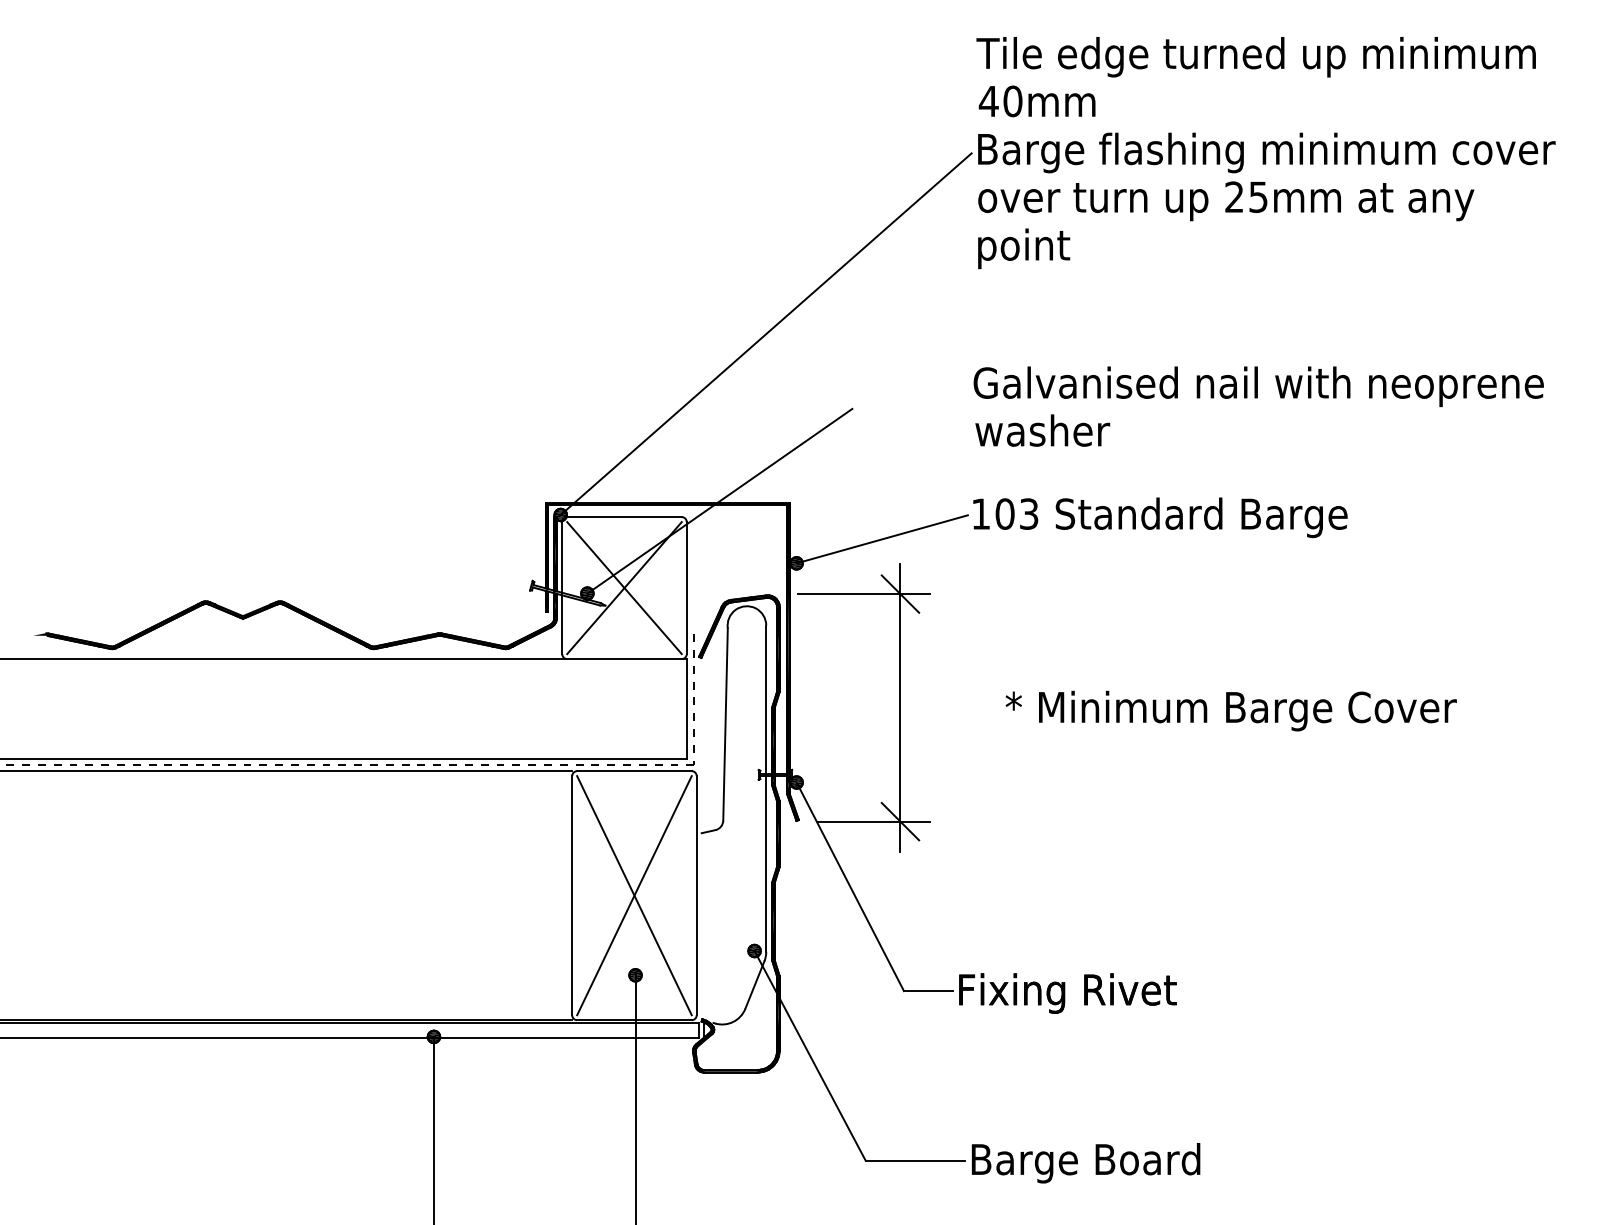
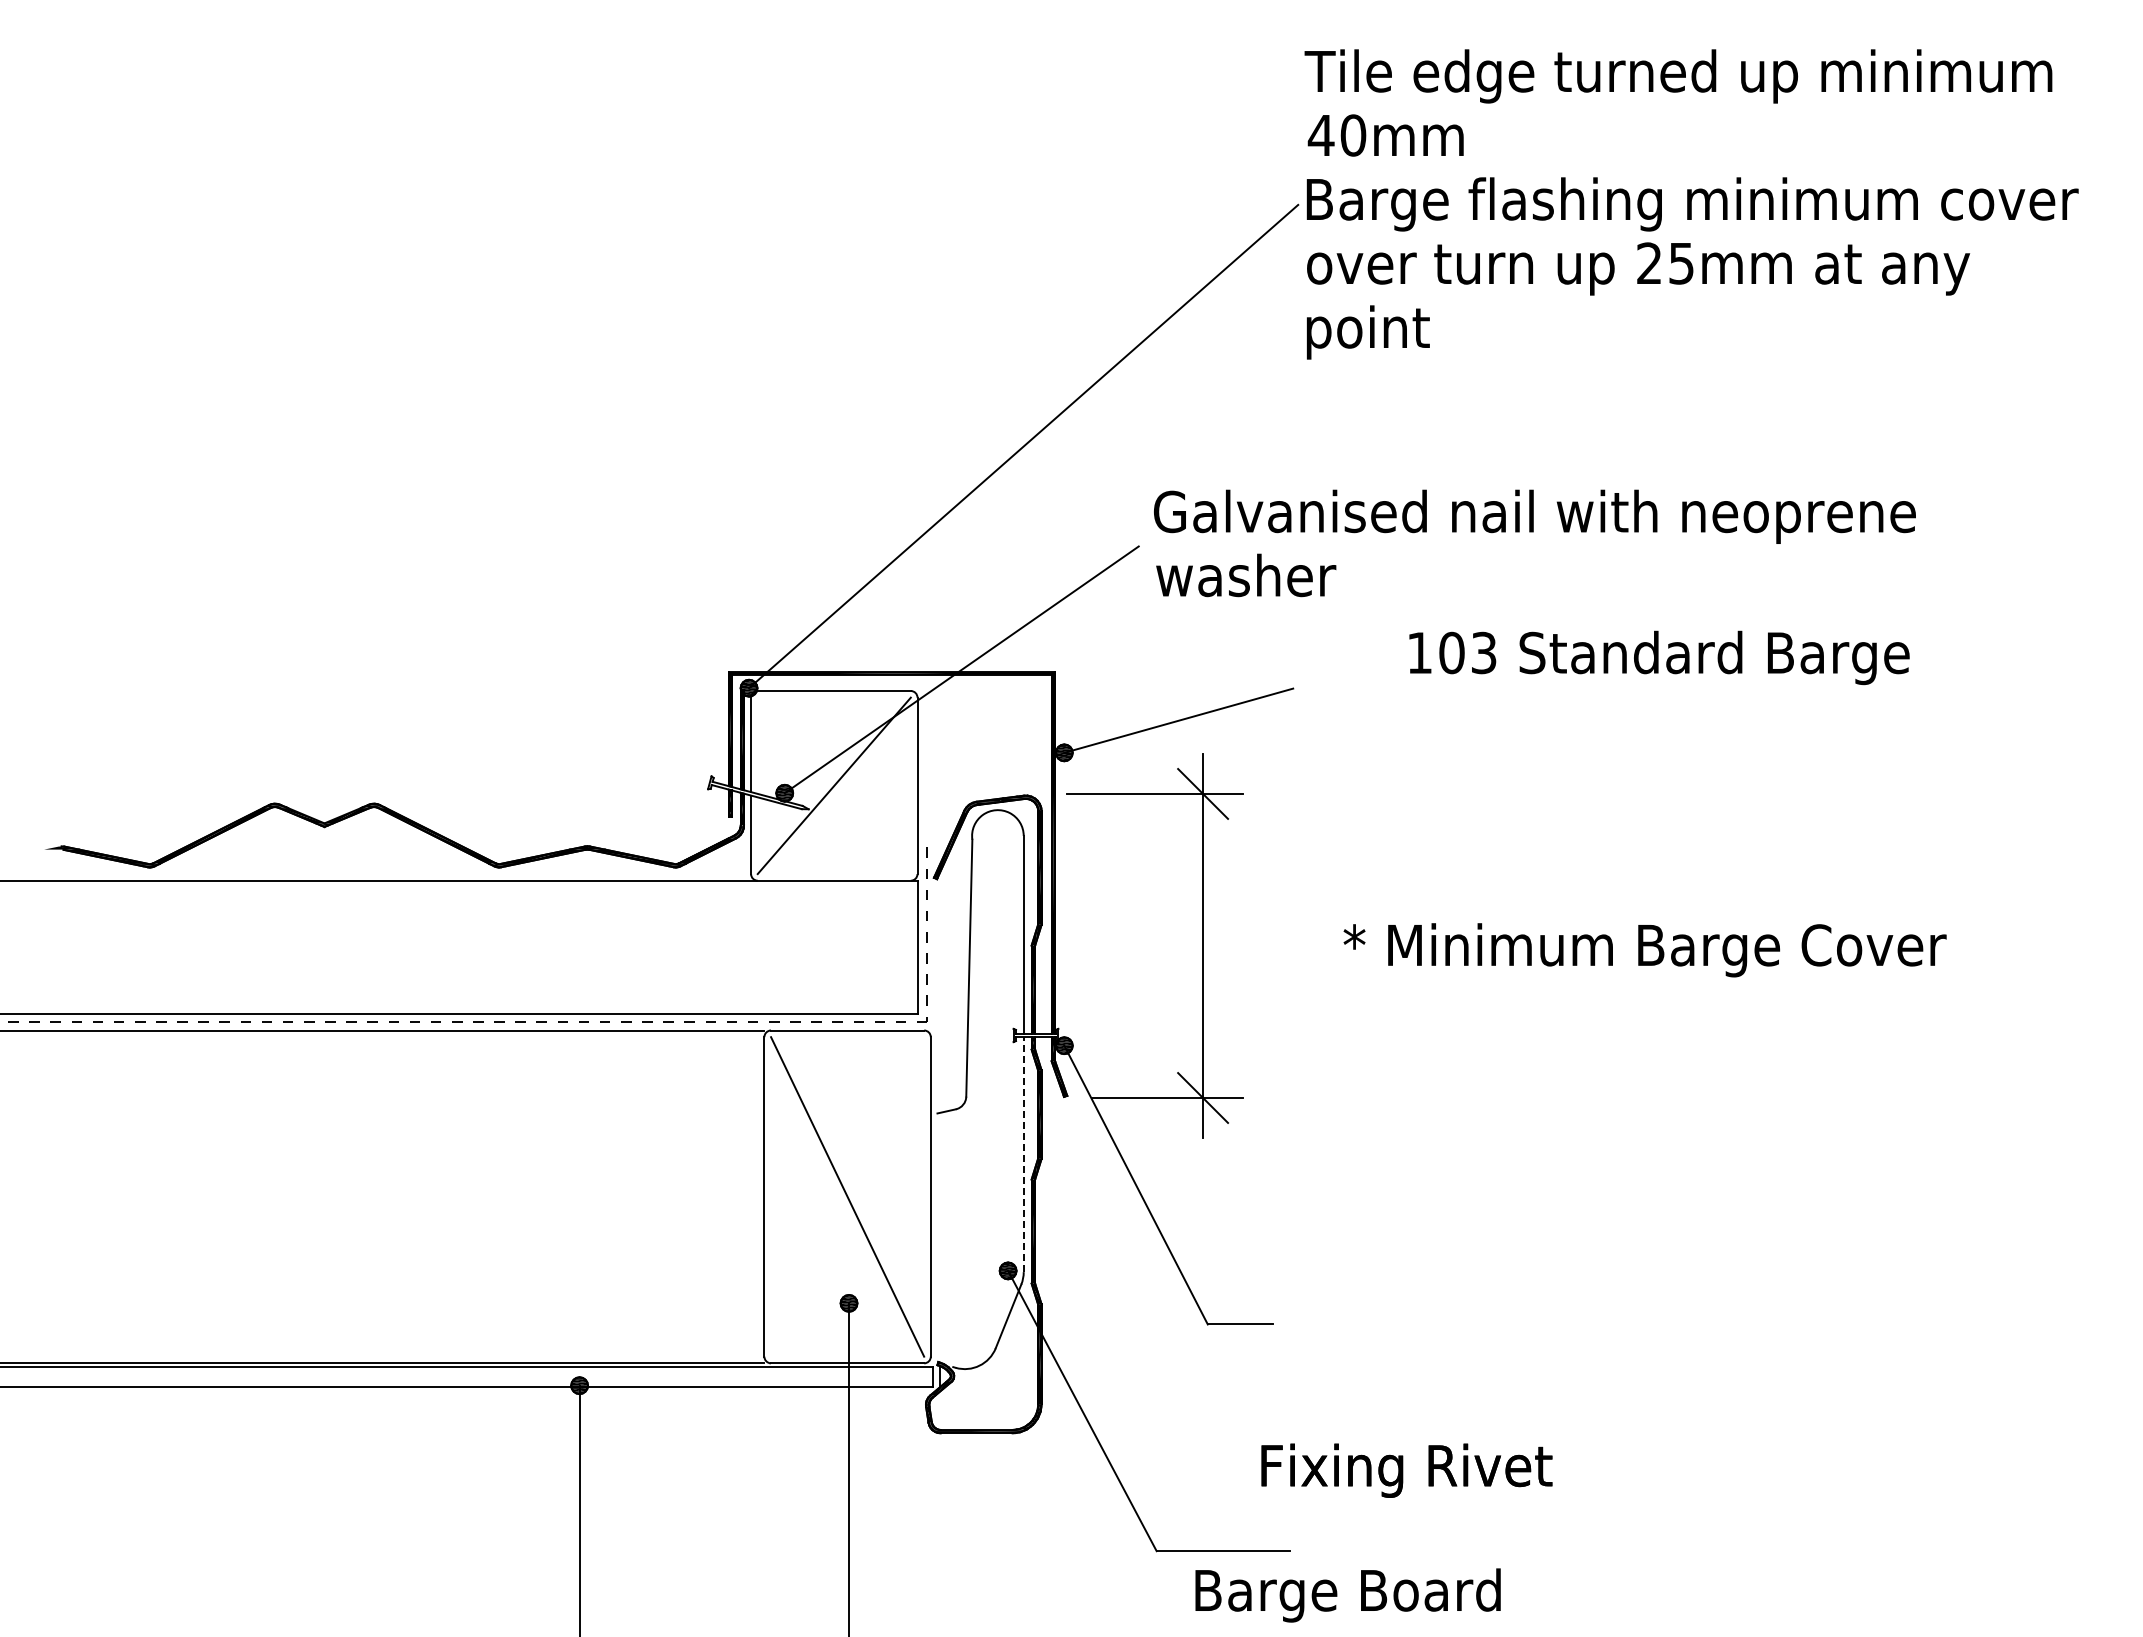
text: (1258, 406) -> (1534, 543), moved
text: (1160, 517) -> (1659, 657), moved
line: (623, 587) -> (833, 785), removed
line: (766, 863) -> (1023, 1154), solid -> dashed
line: (634, 895) -> (847, 1196), removed
text: (1067, 993) -> (1406, 1470), moved
text: (1085, 1163) -> (1347, 1595), moved

